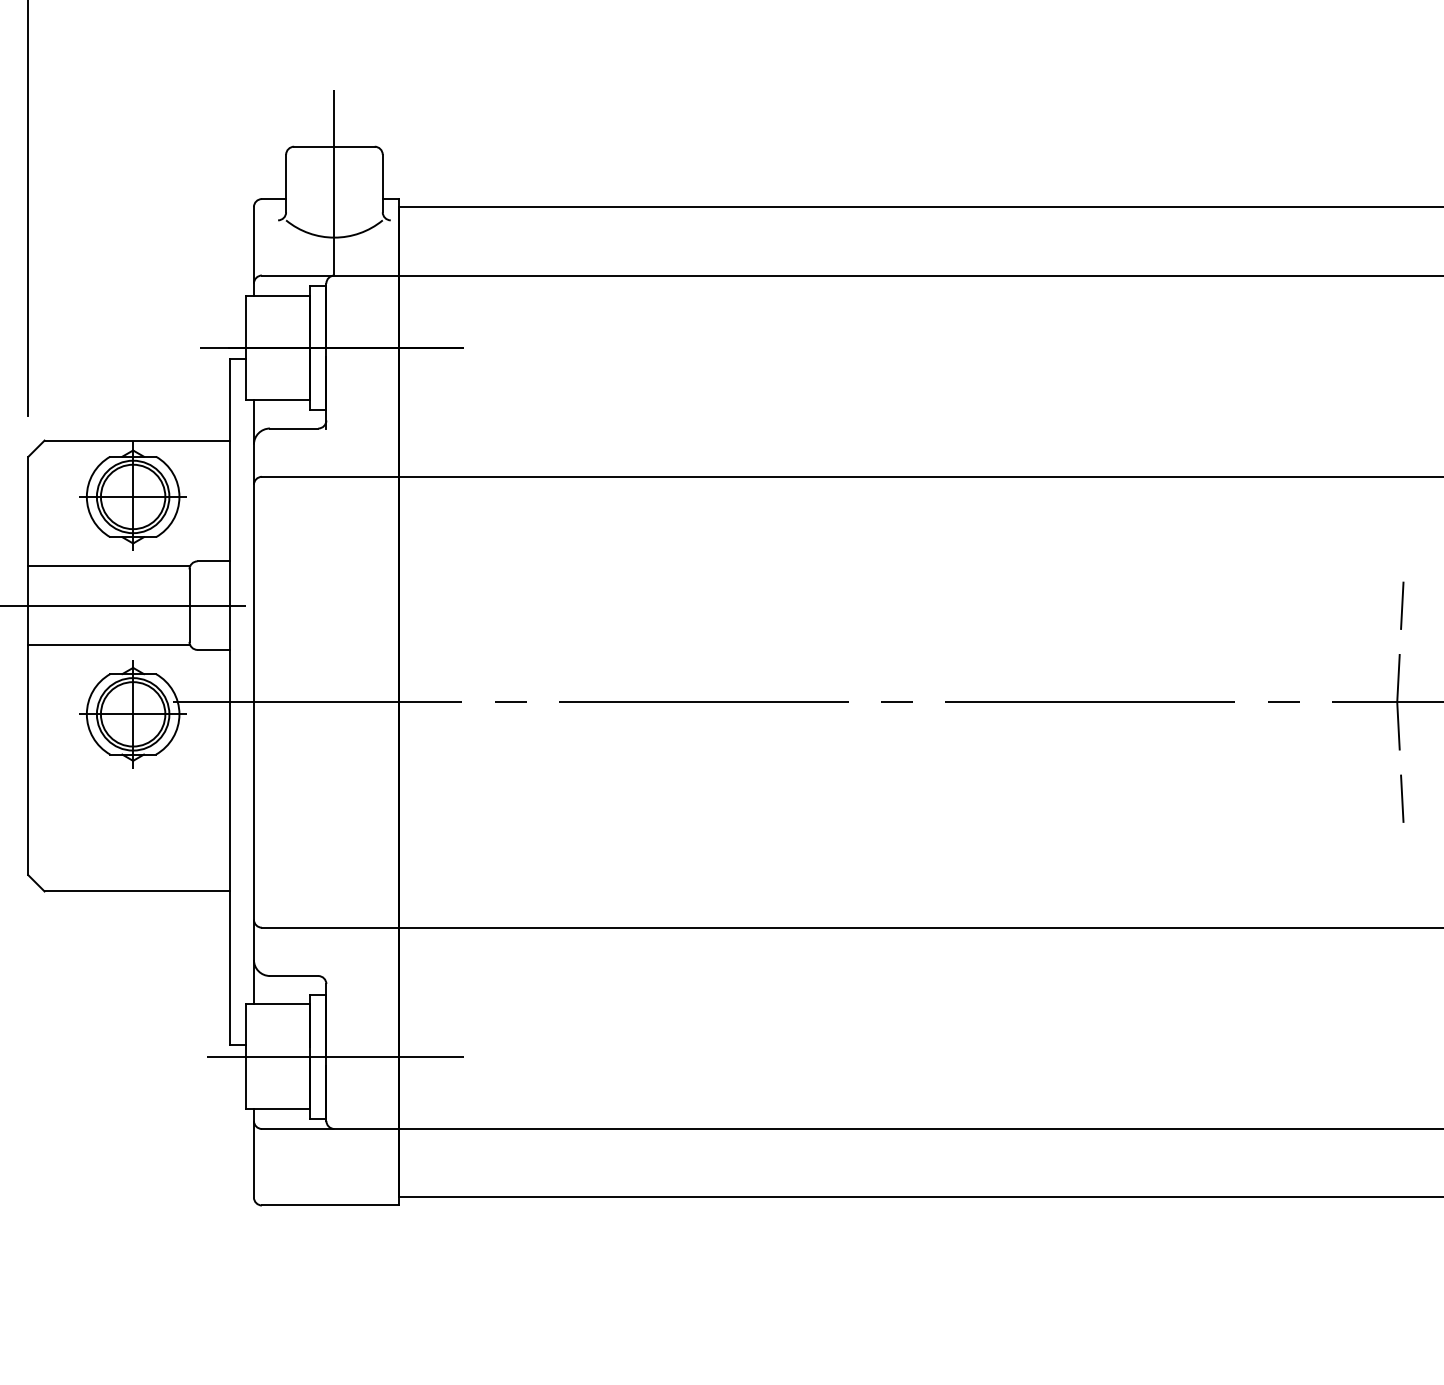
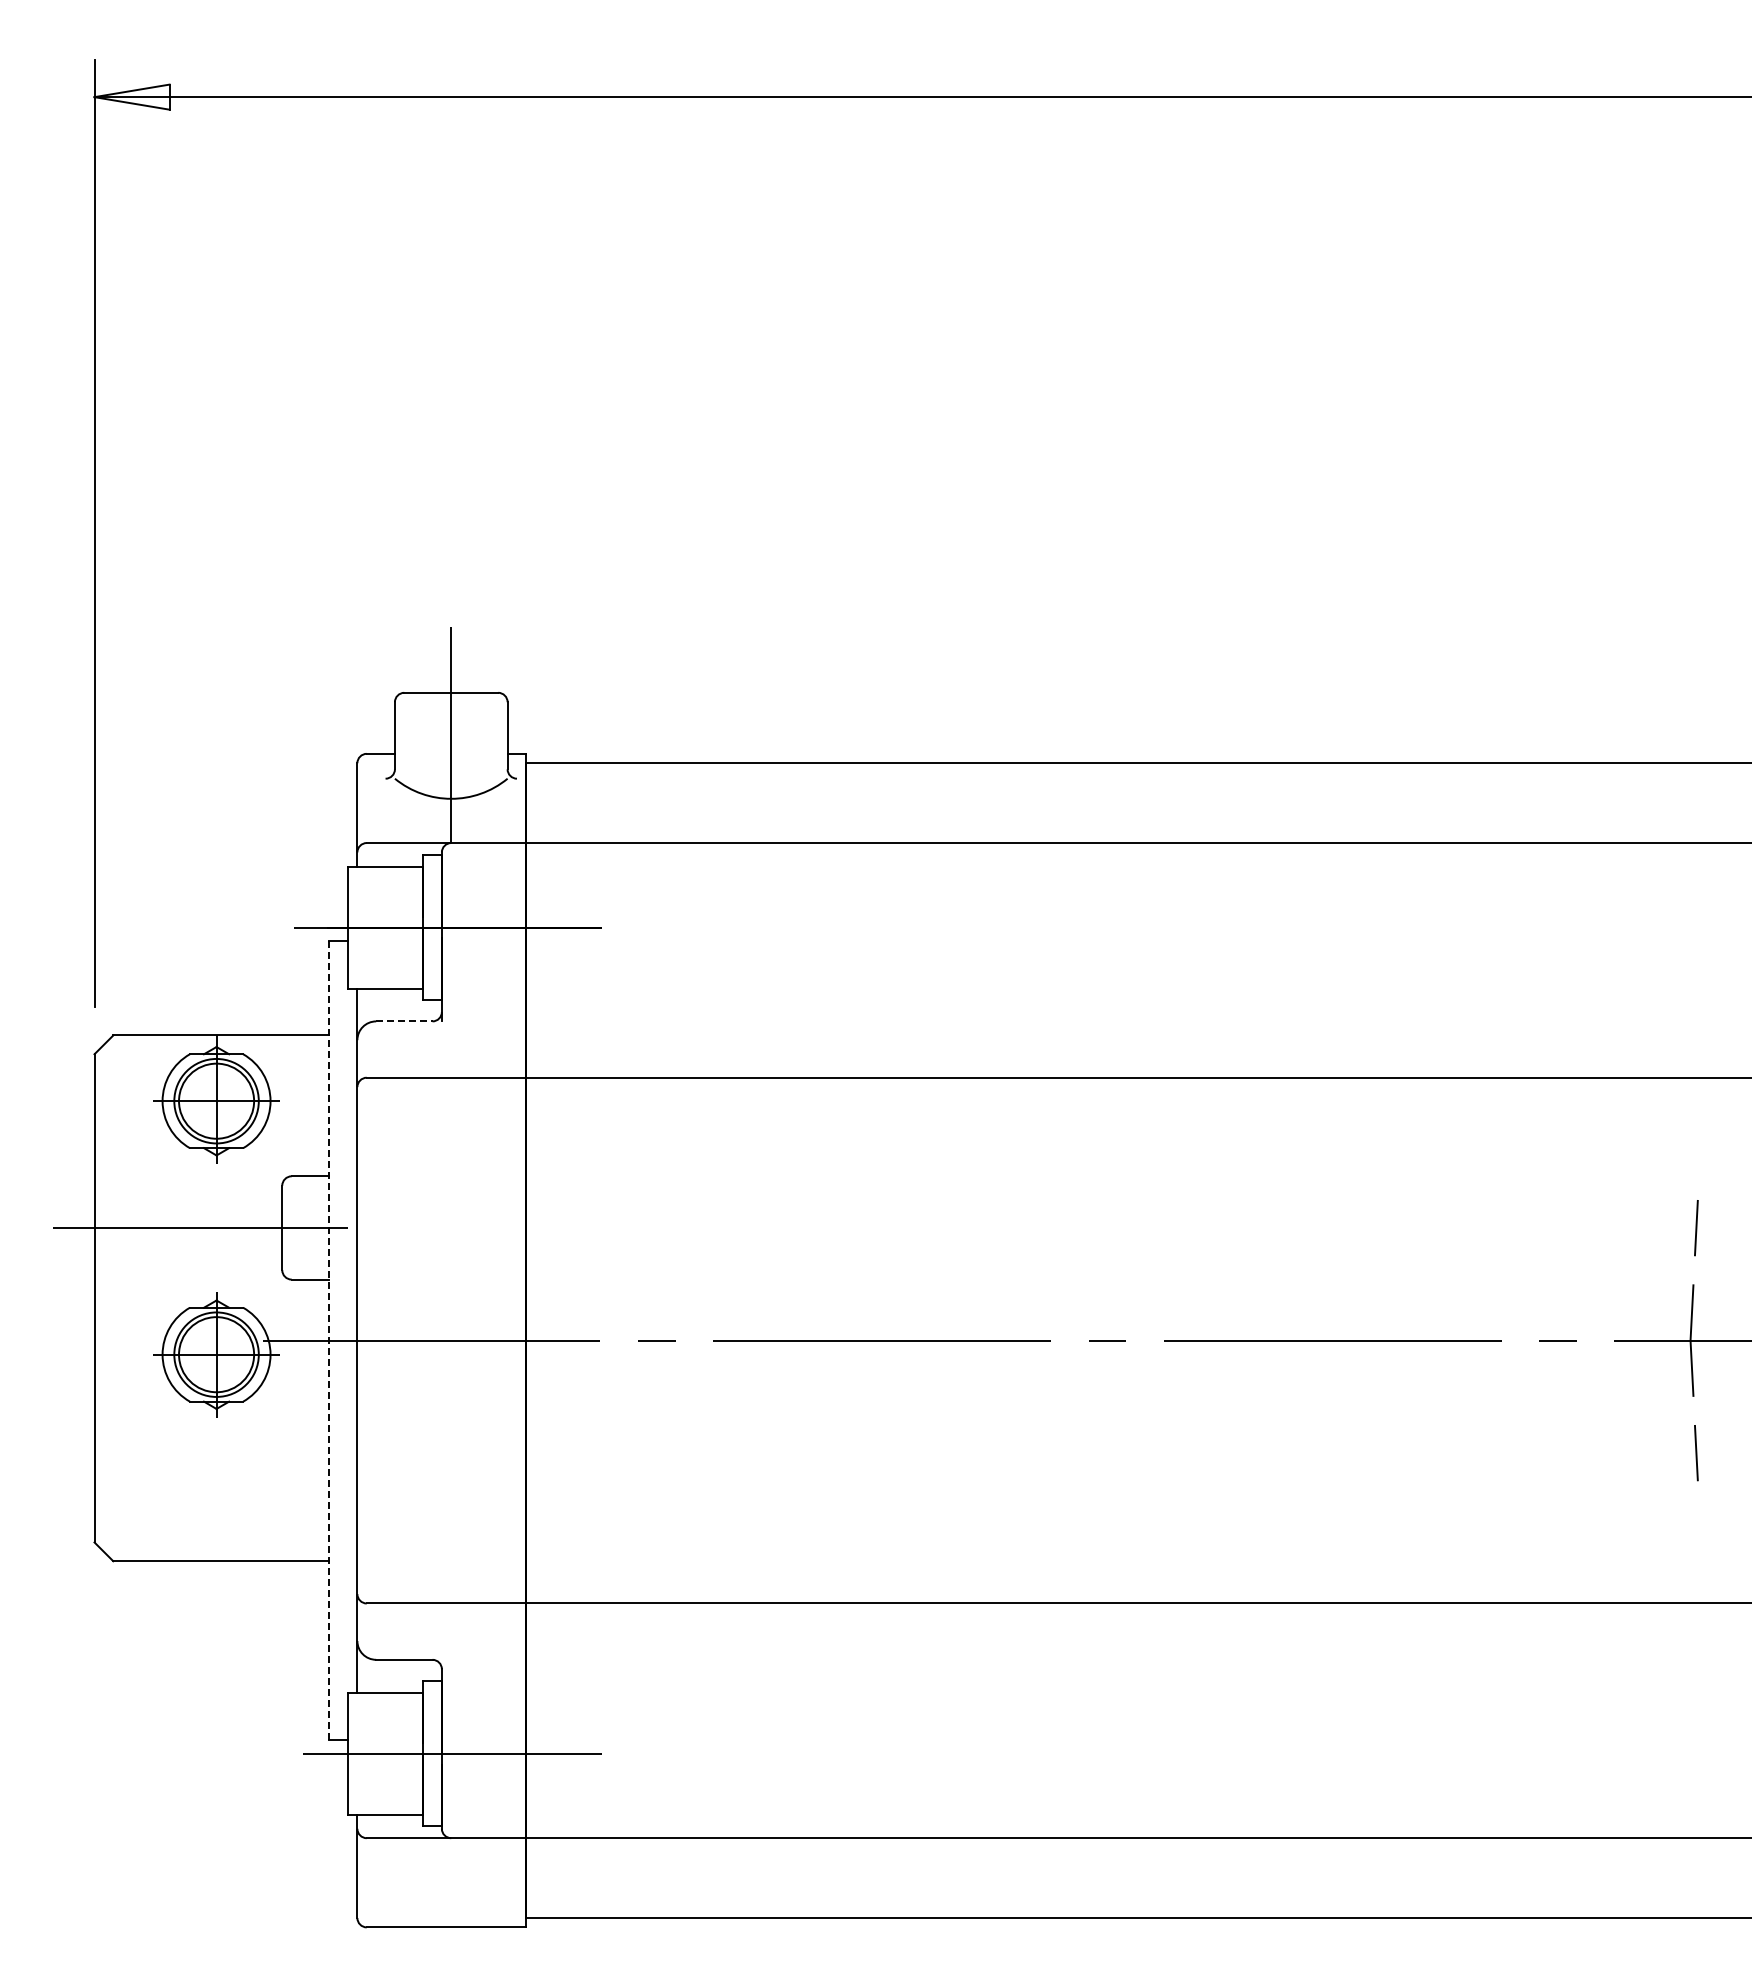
line: (294, 428) -> (404, 1021), solid -> dashed
line: (109, 565) -> (188, 1181), removed
line: (109, 644) -> (188, 1273), removed
line: (230, 702) -> (329, 1340), solid -> dashed

